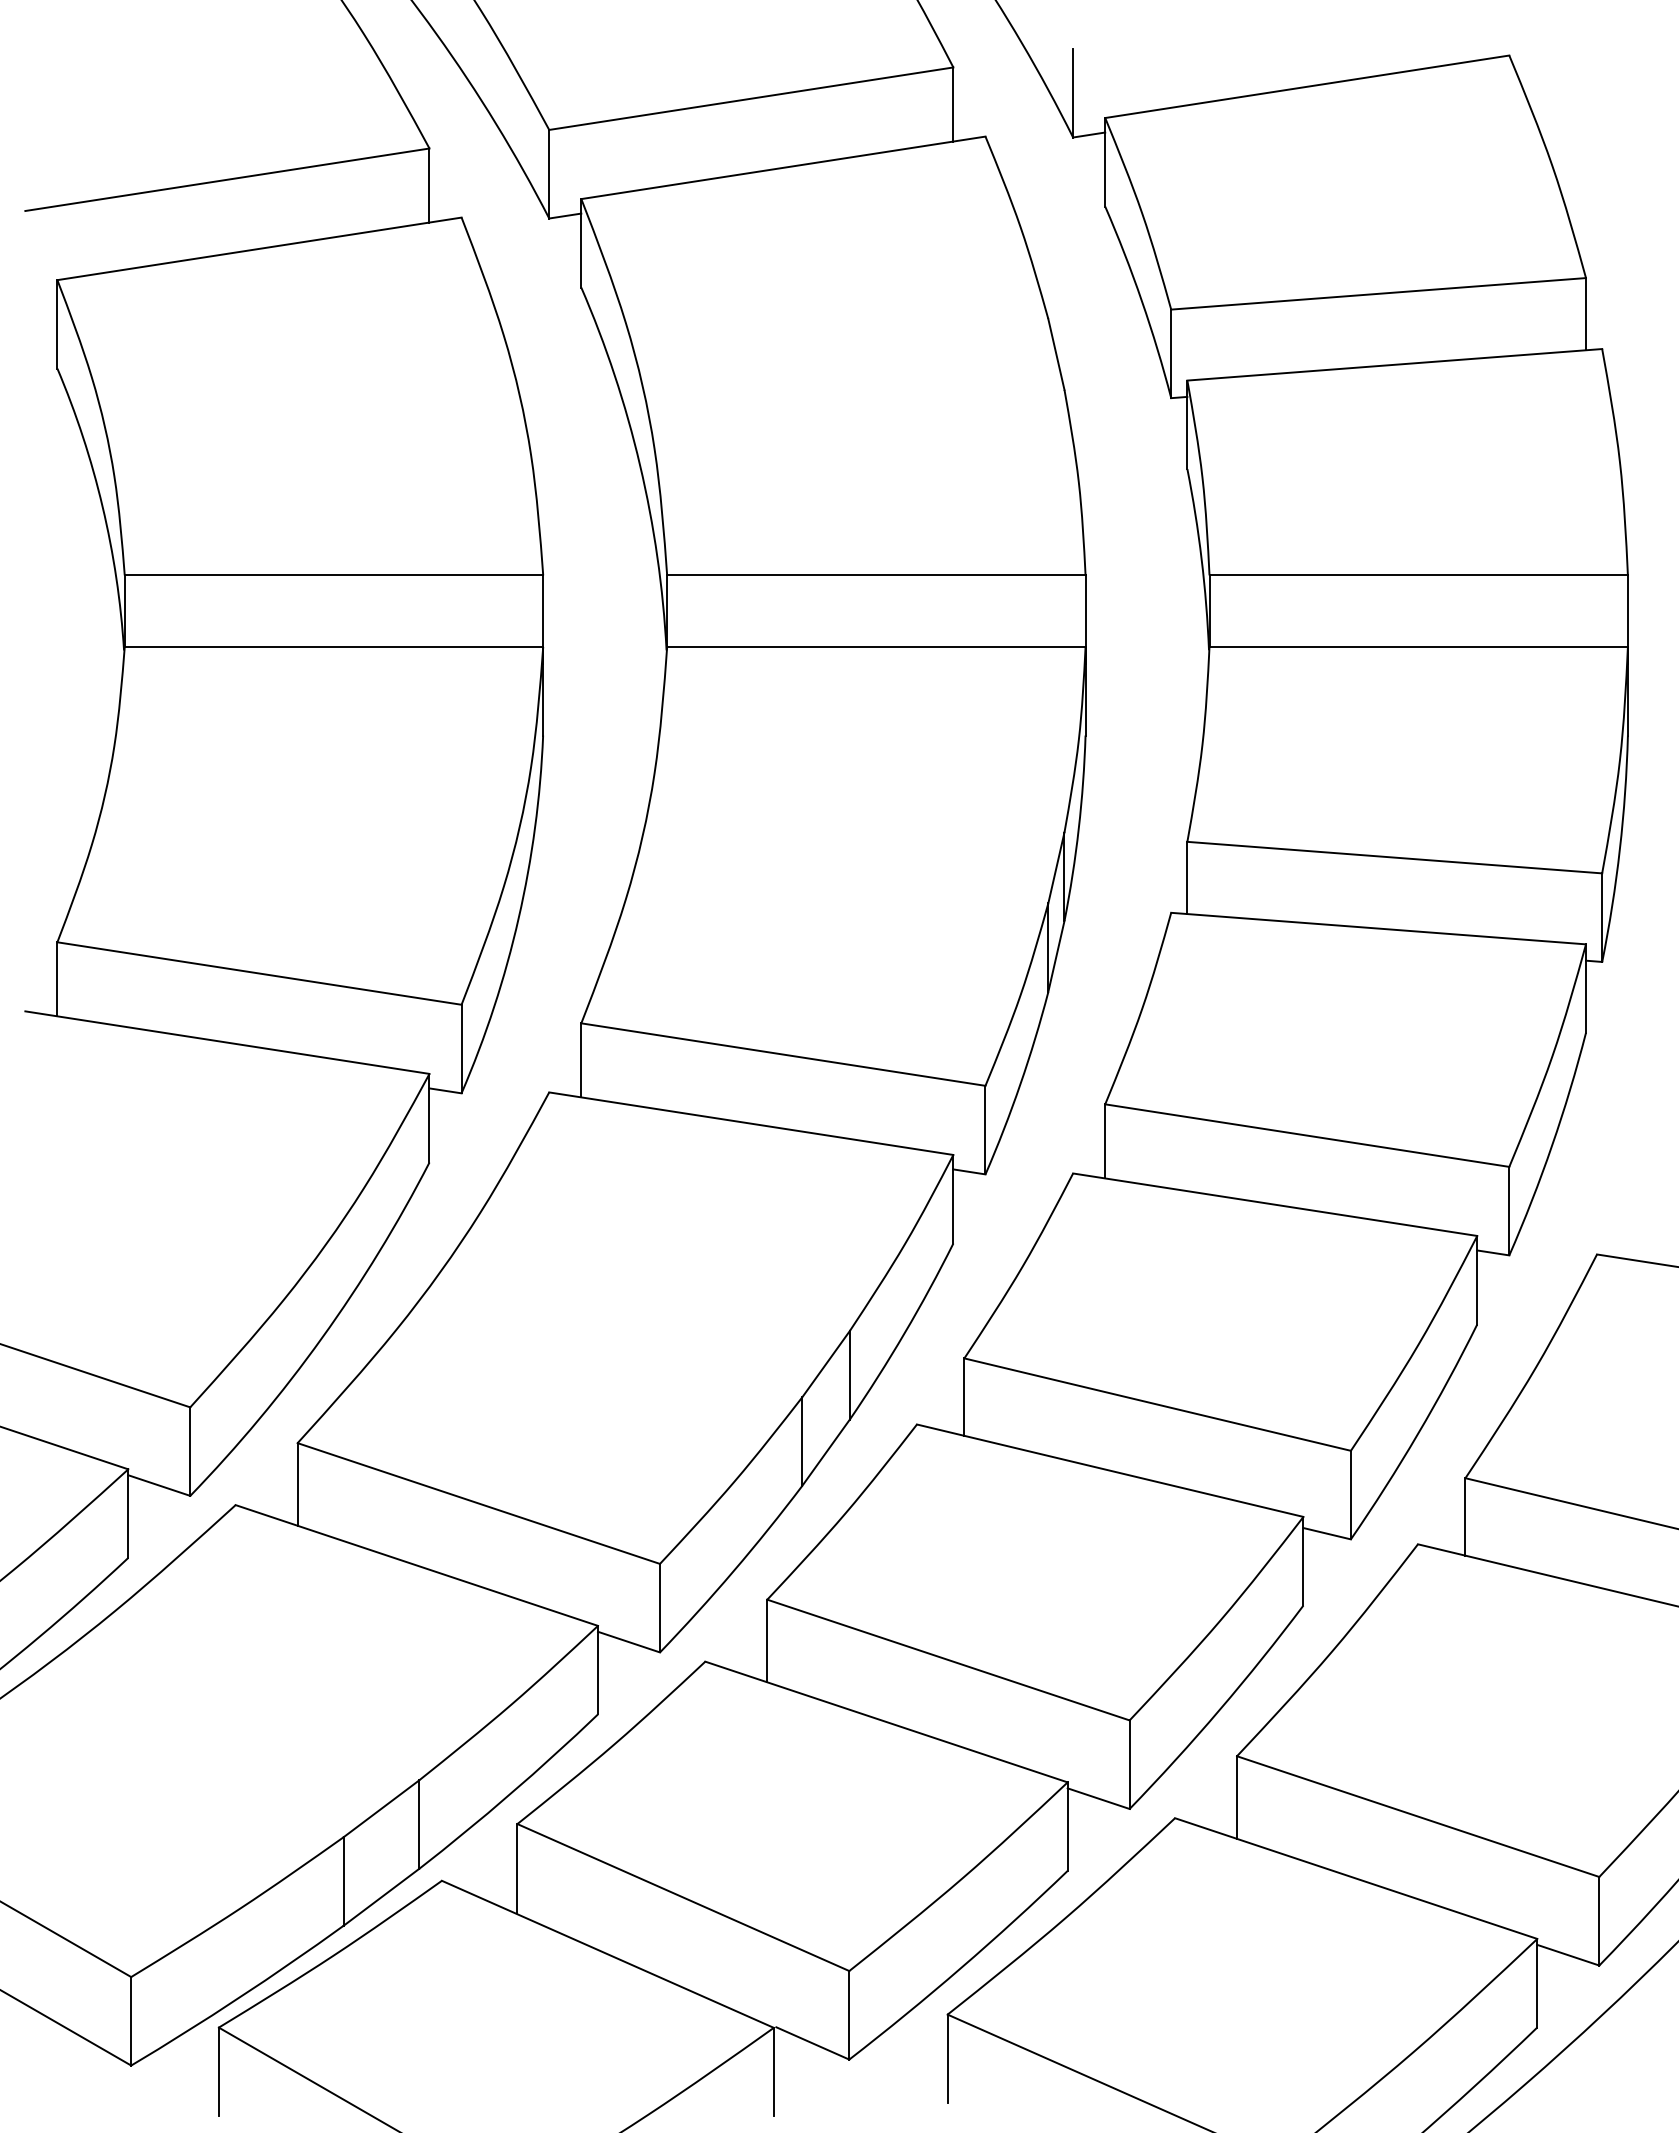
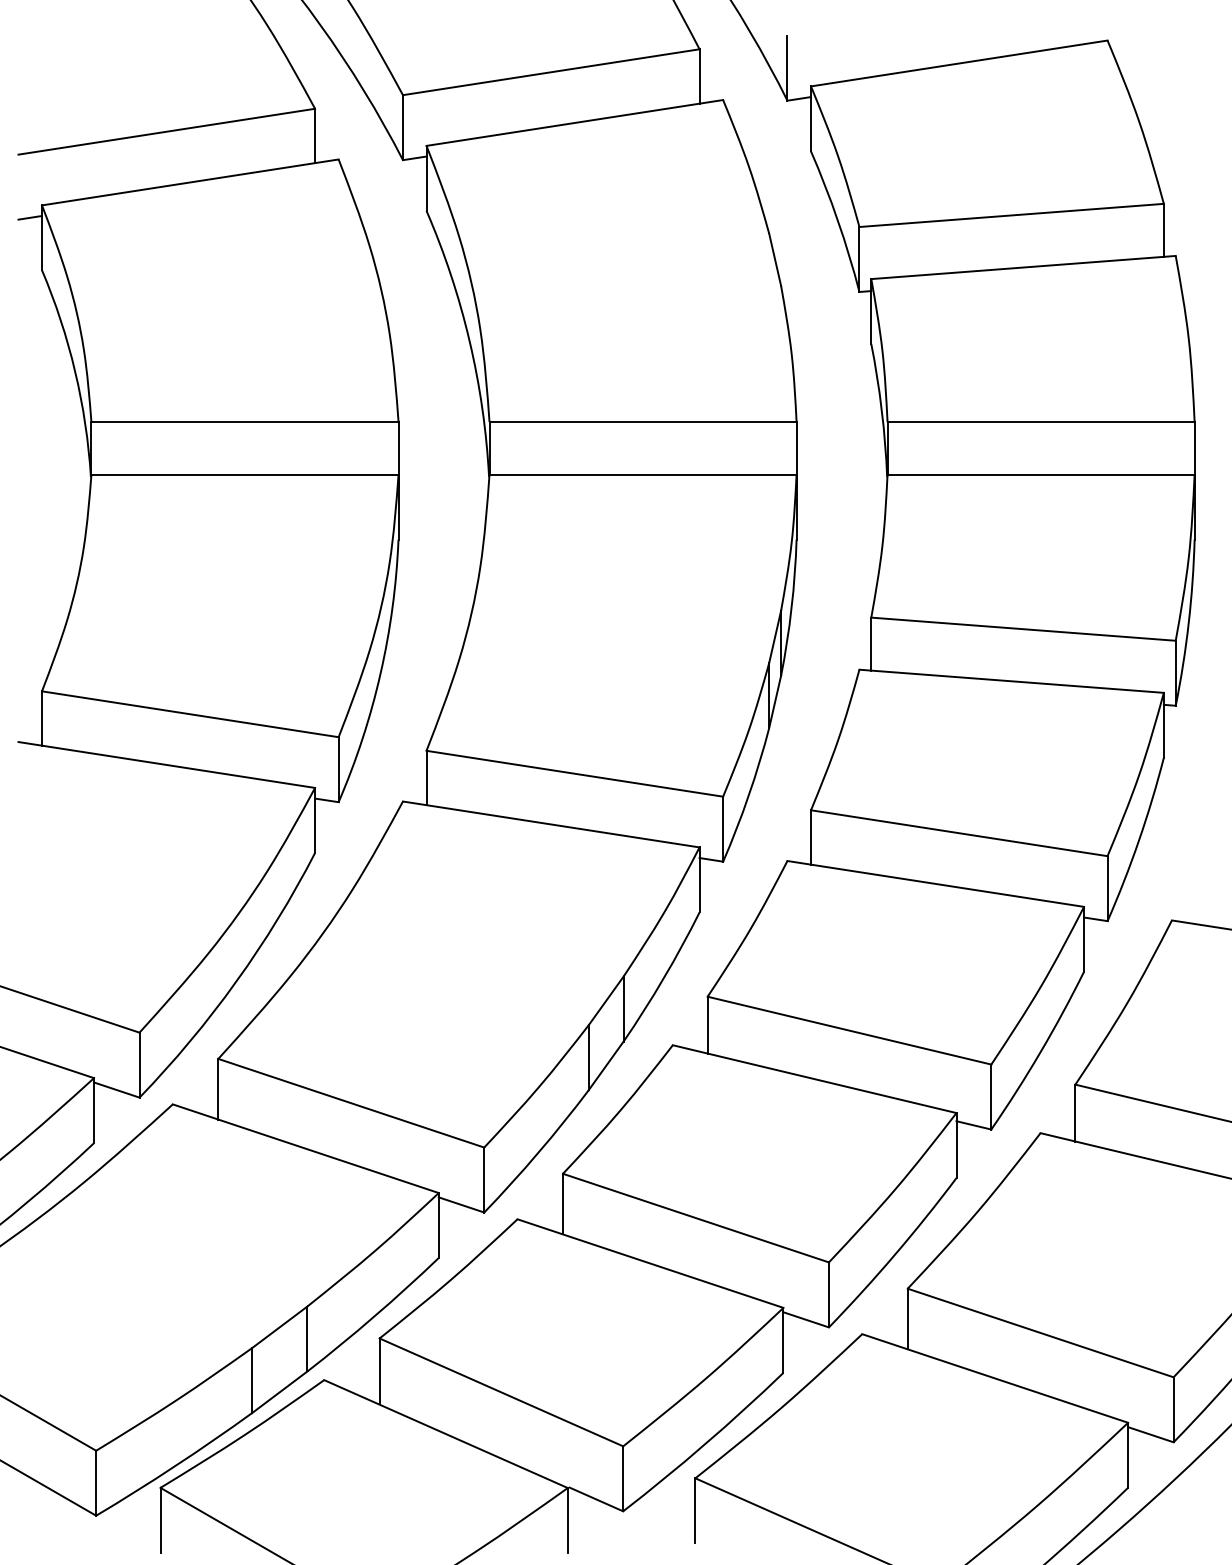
line: (41, 296) -> (30, 217), added

